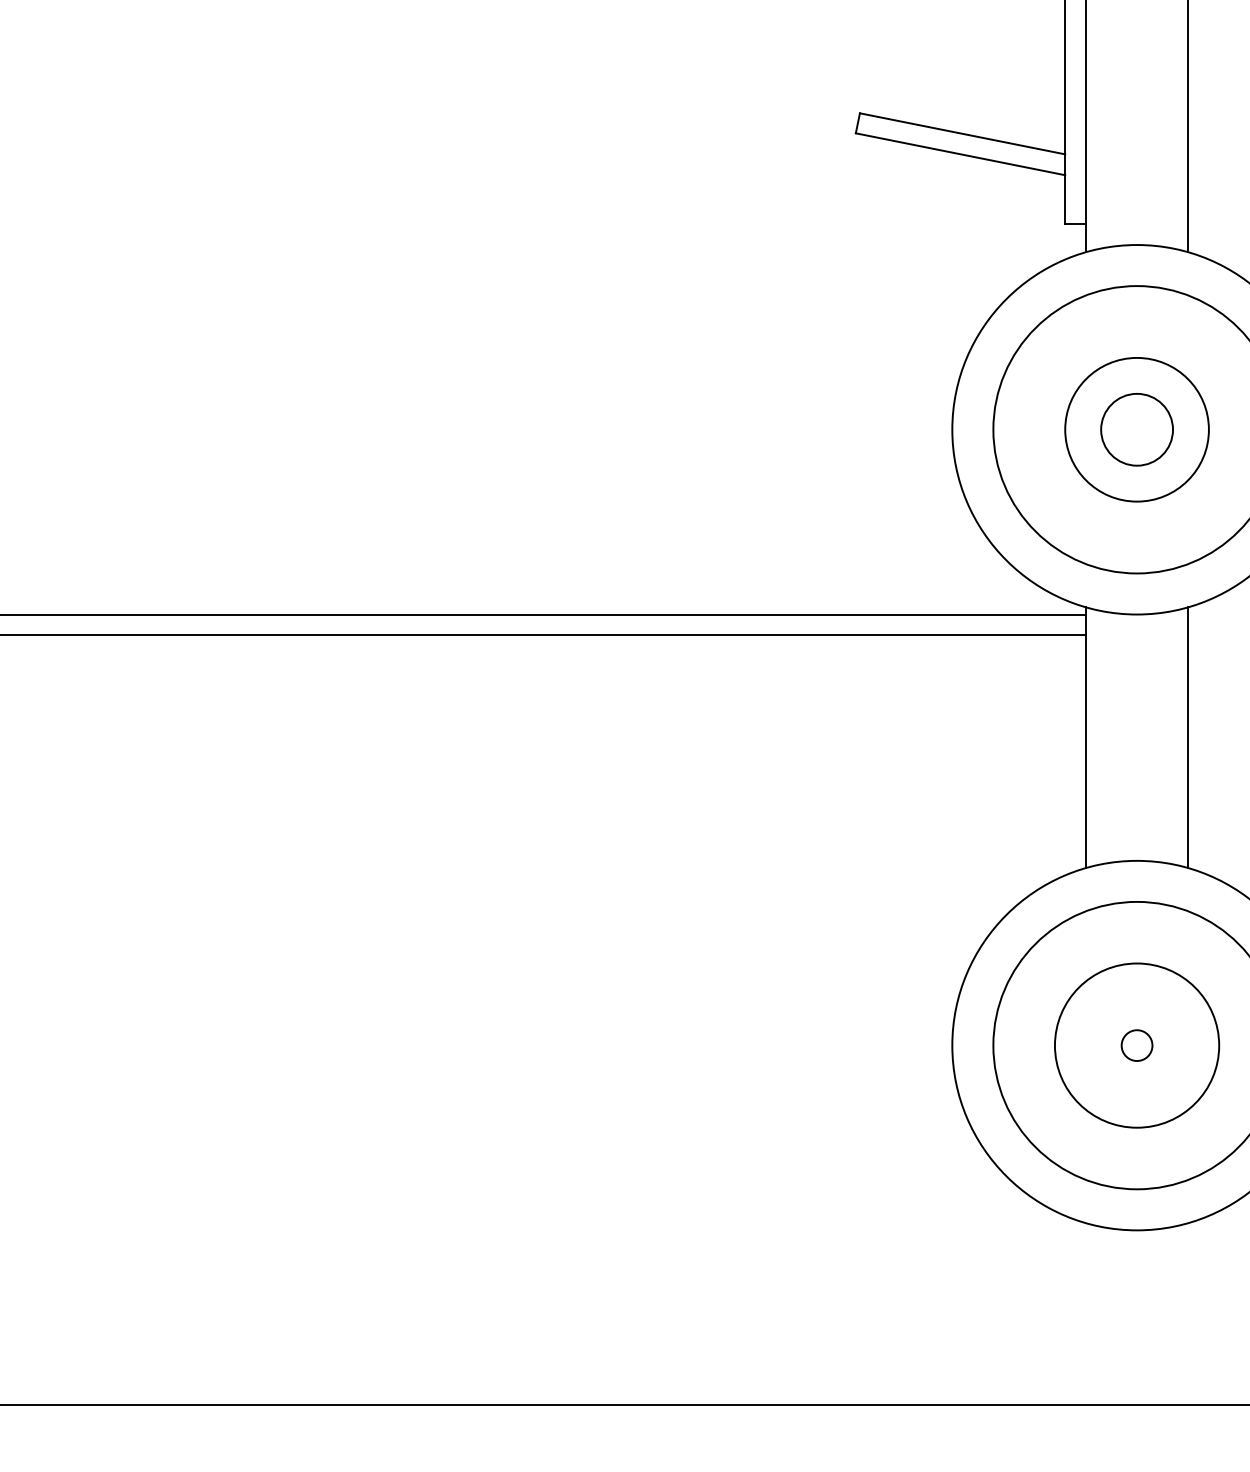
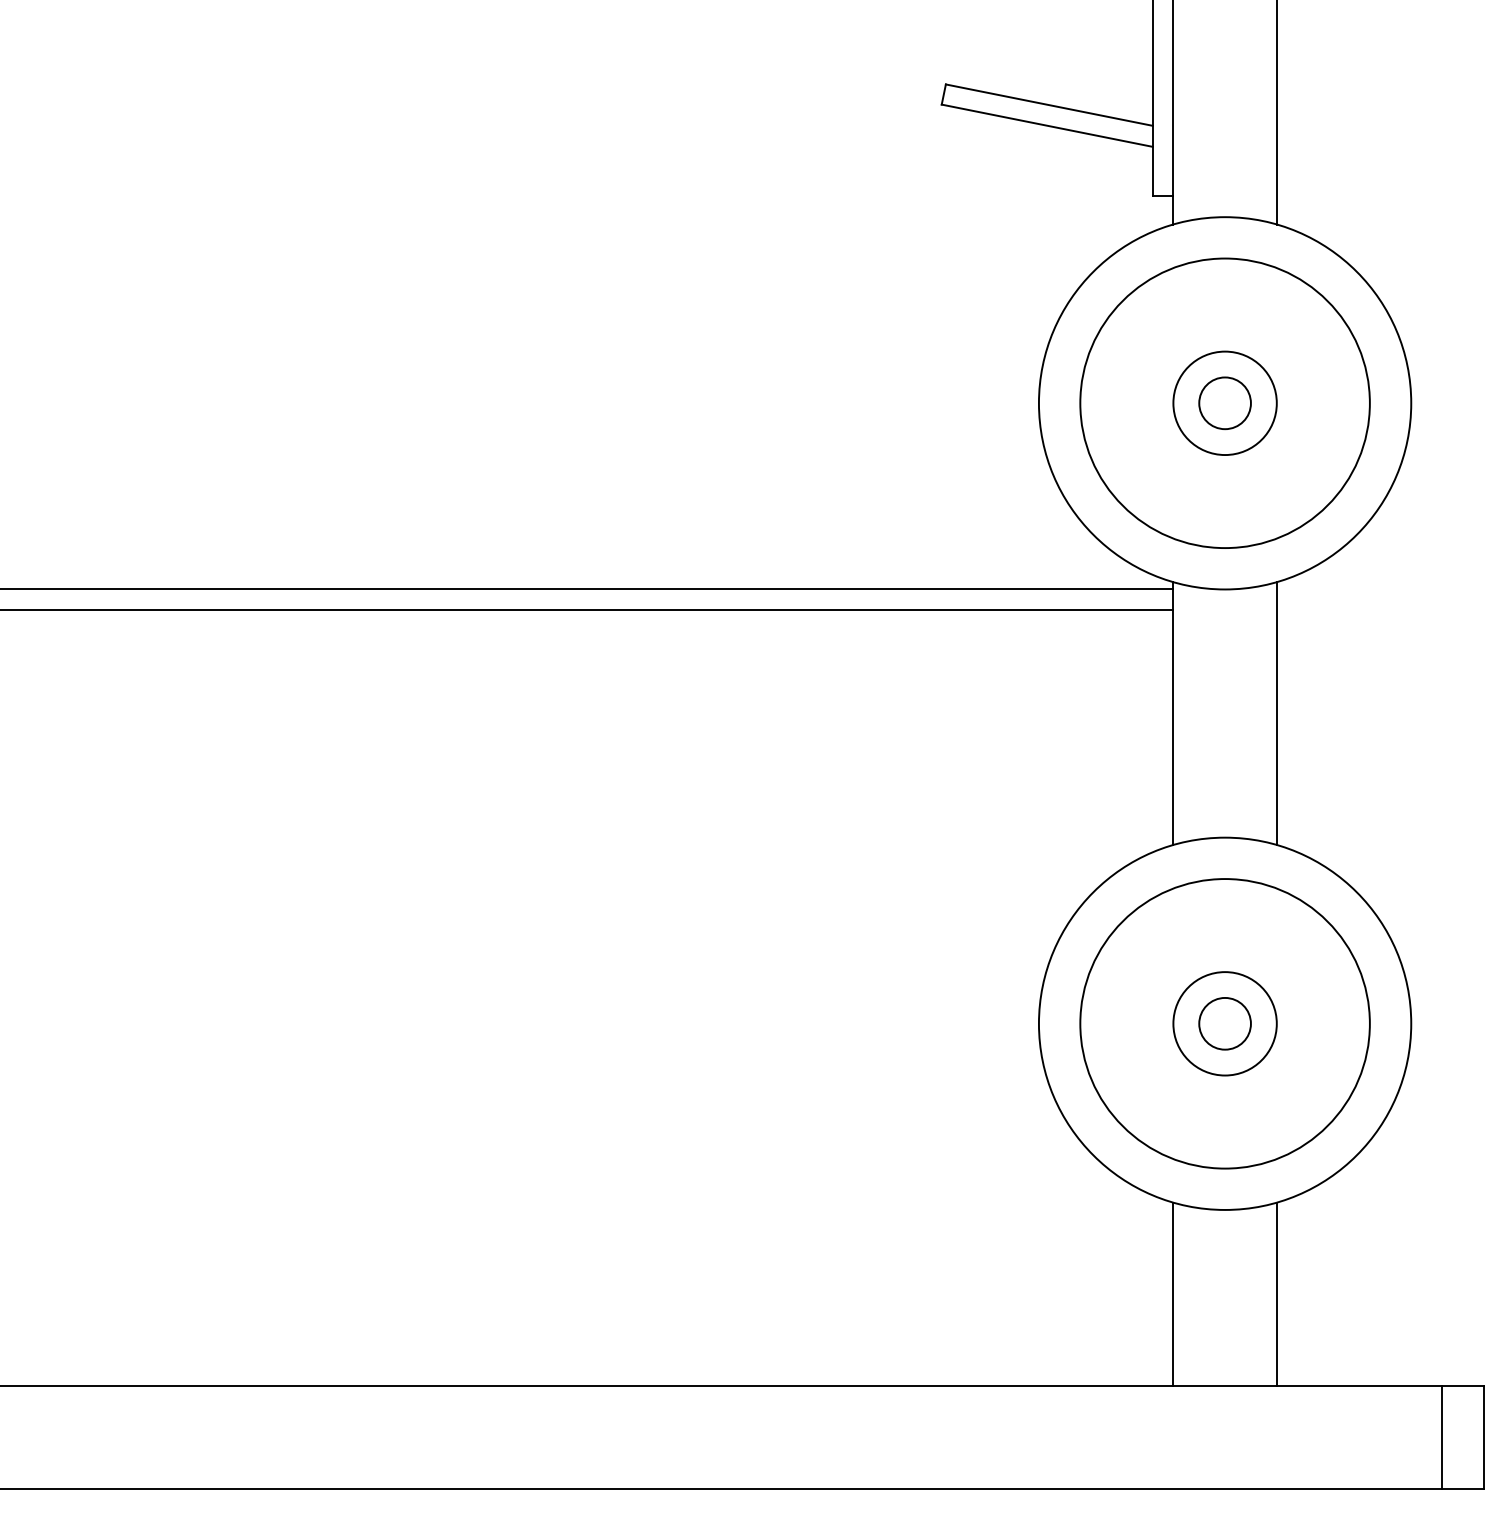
circle: (1136, 429) -> (1224, 403), size x0.71
circle: (1136, 429) -> (1224, 403), size x0.71
circle: (1136, 1045) -> (1224, 1023), size x0.62
circle: (1136, 1045) -> (1224, 1023), size x1.67
line: (1085, 1313) -> (1173, 1293), added
line: (1188, 1313) -> (1276, 1293), added

